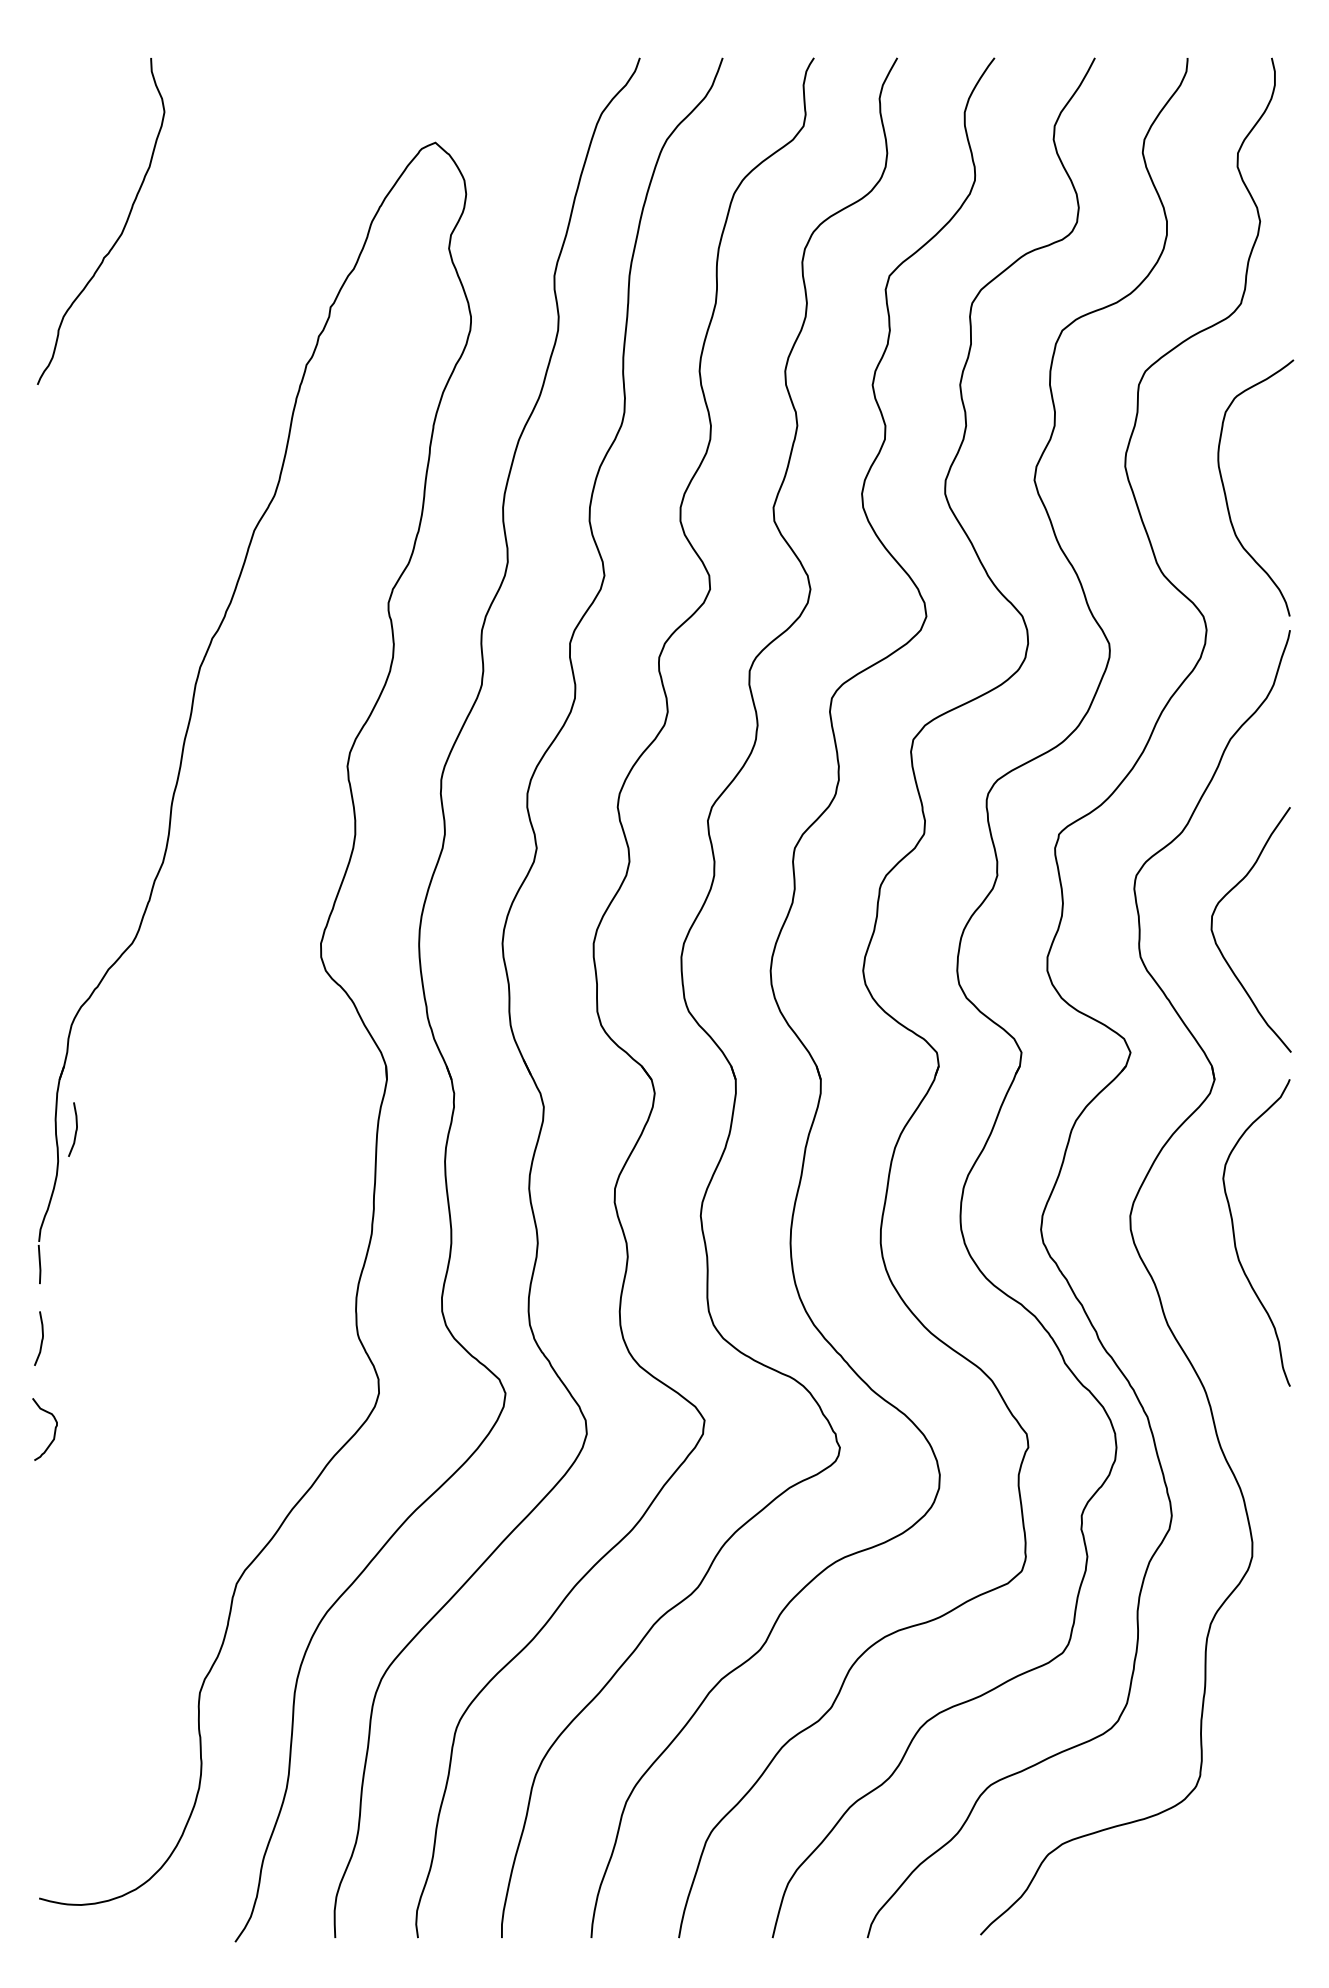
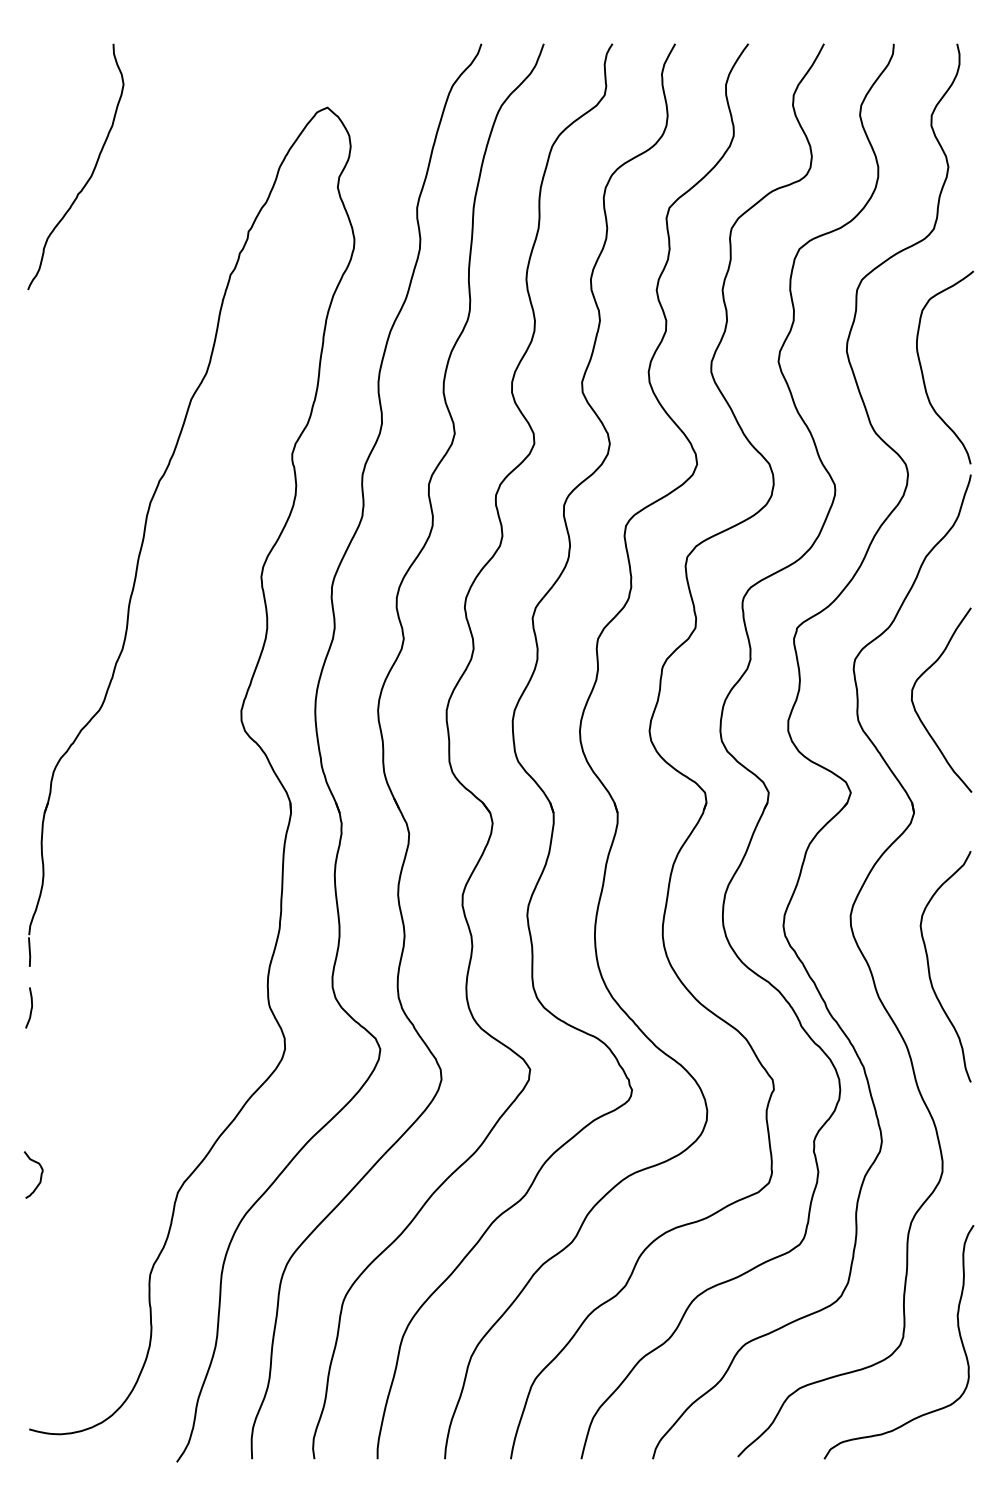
curve: (75, 1129) -> (56, 850), removed
curve: (1235, 1237) -> (929, 970), moved
curve: (54, 1429) -> (40, 1174), moved
curve: (1273, 1768) -> (958, 1331), added

